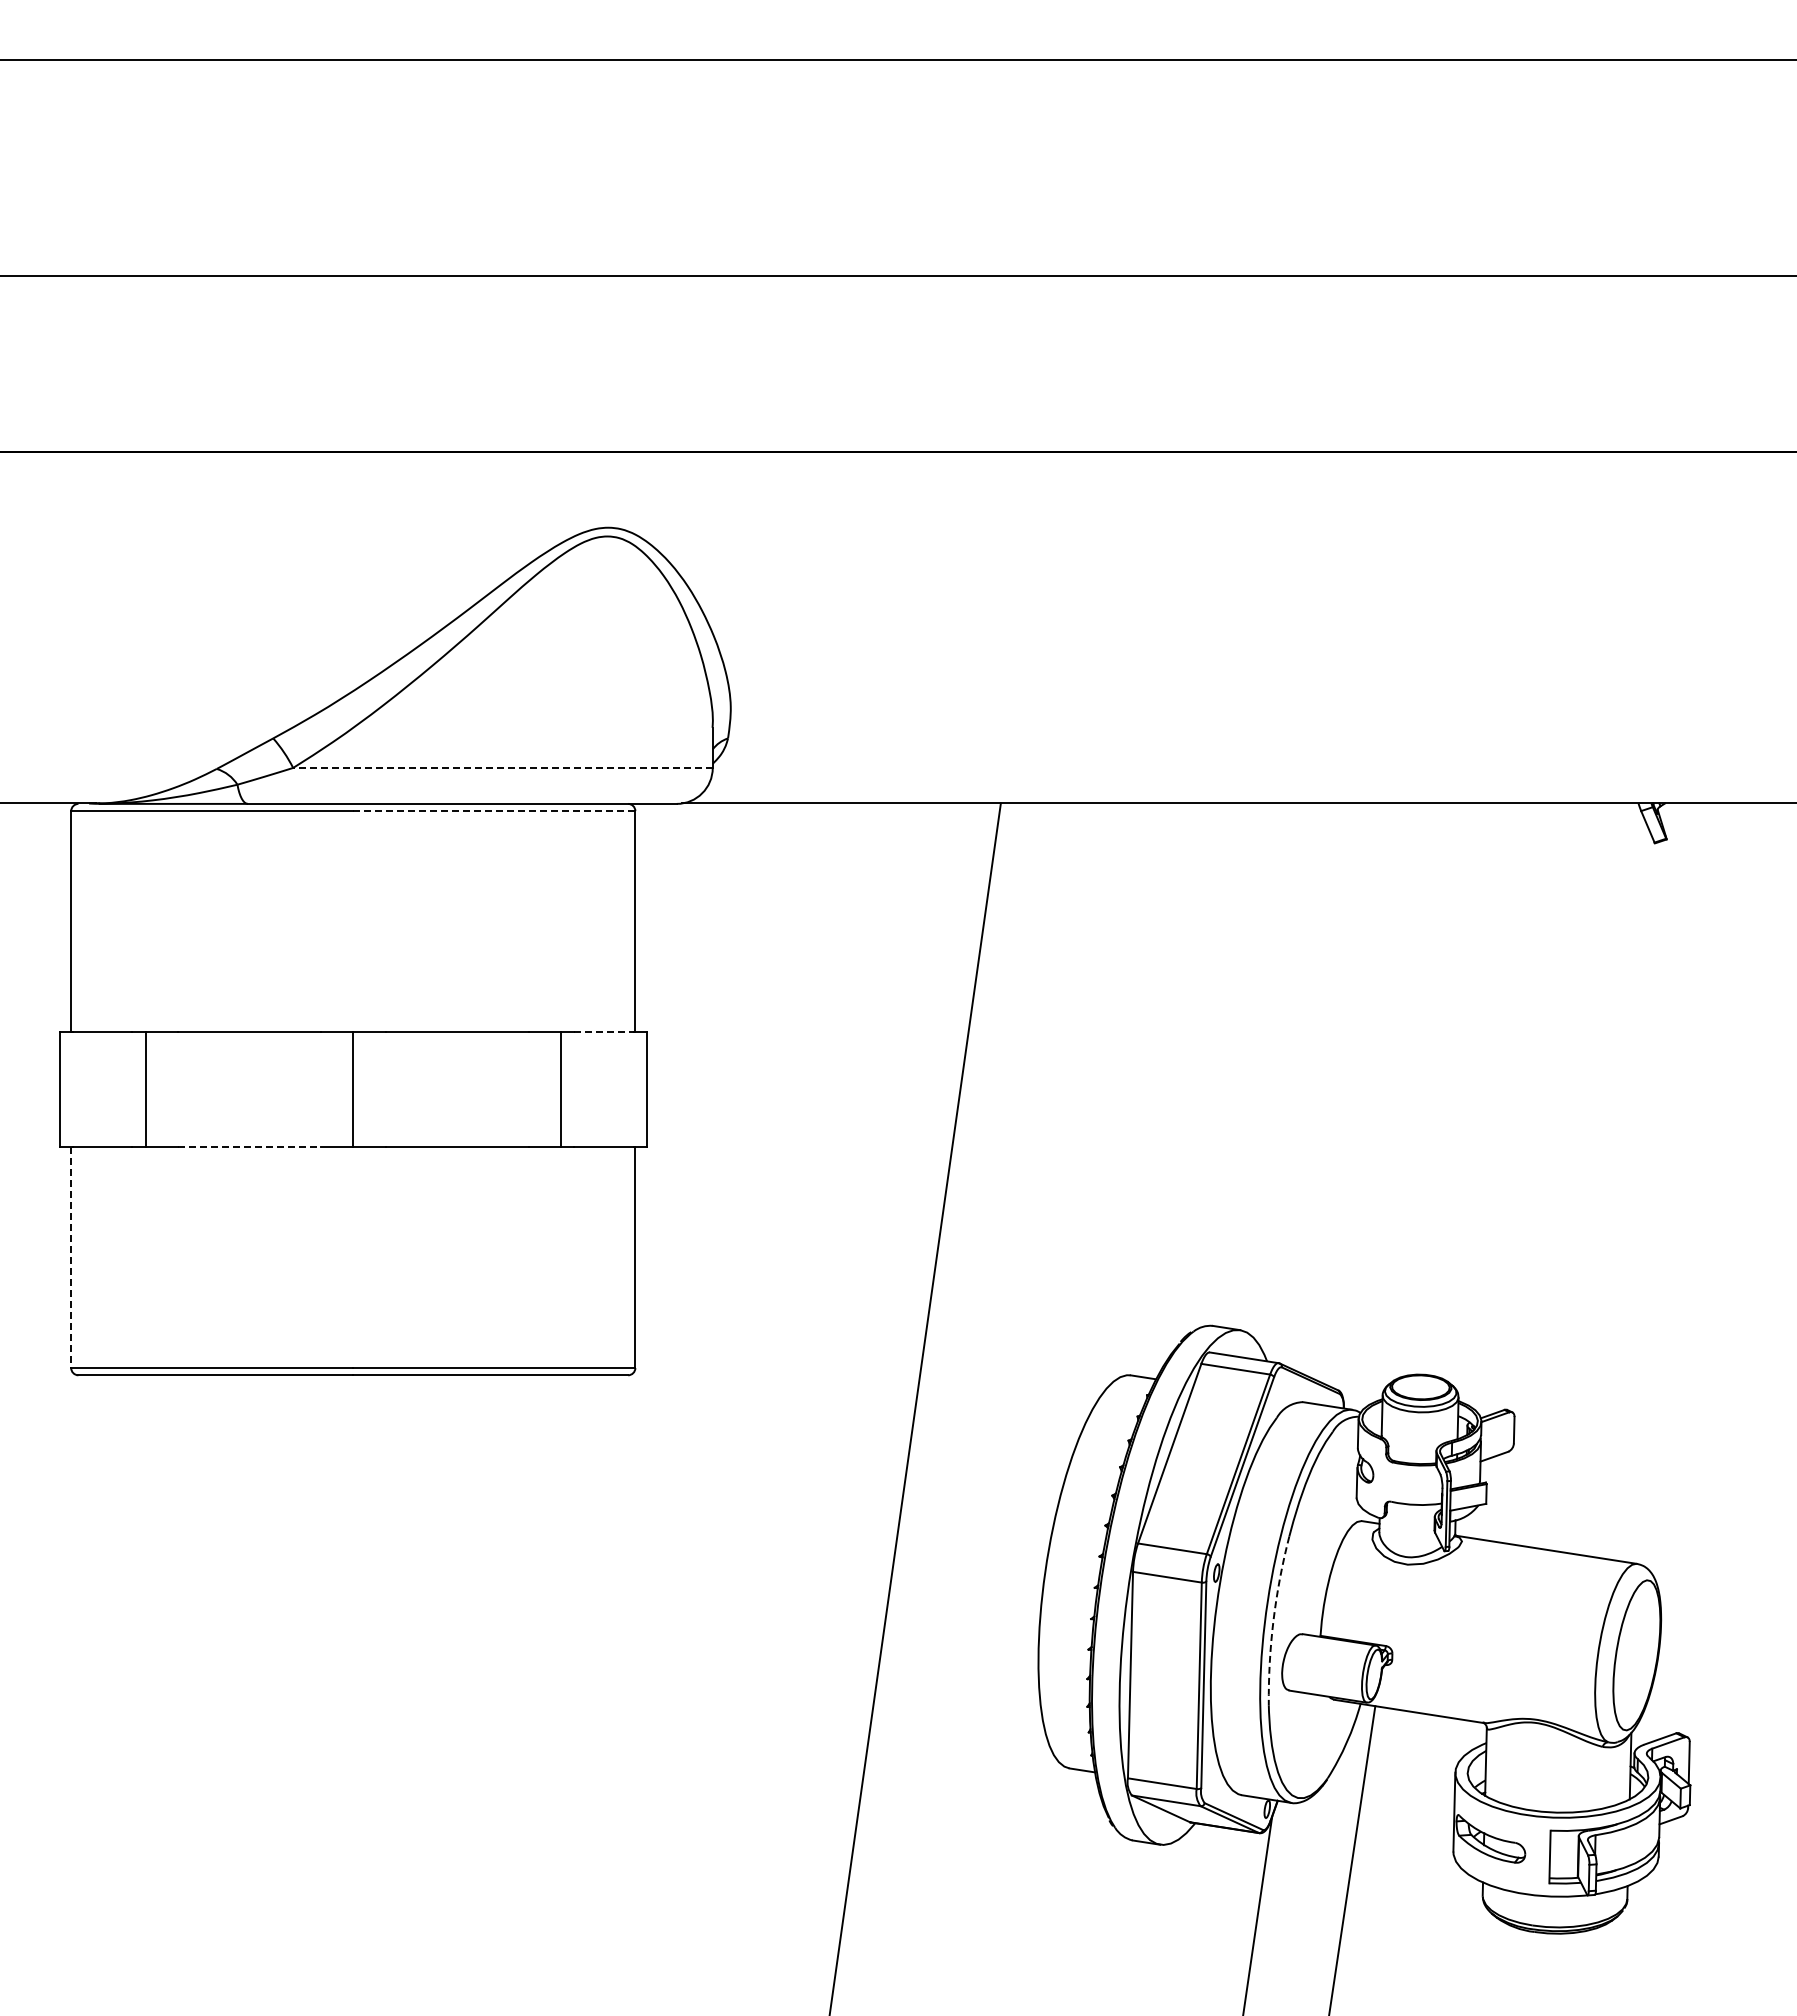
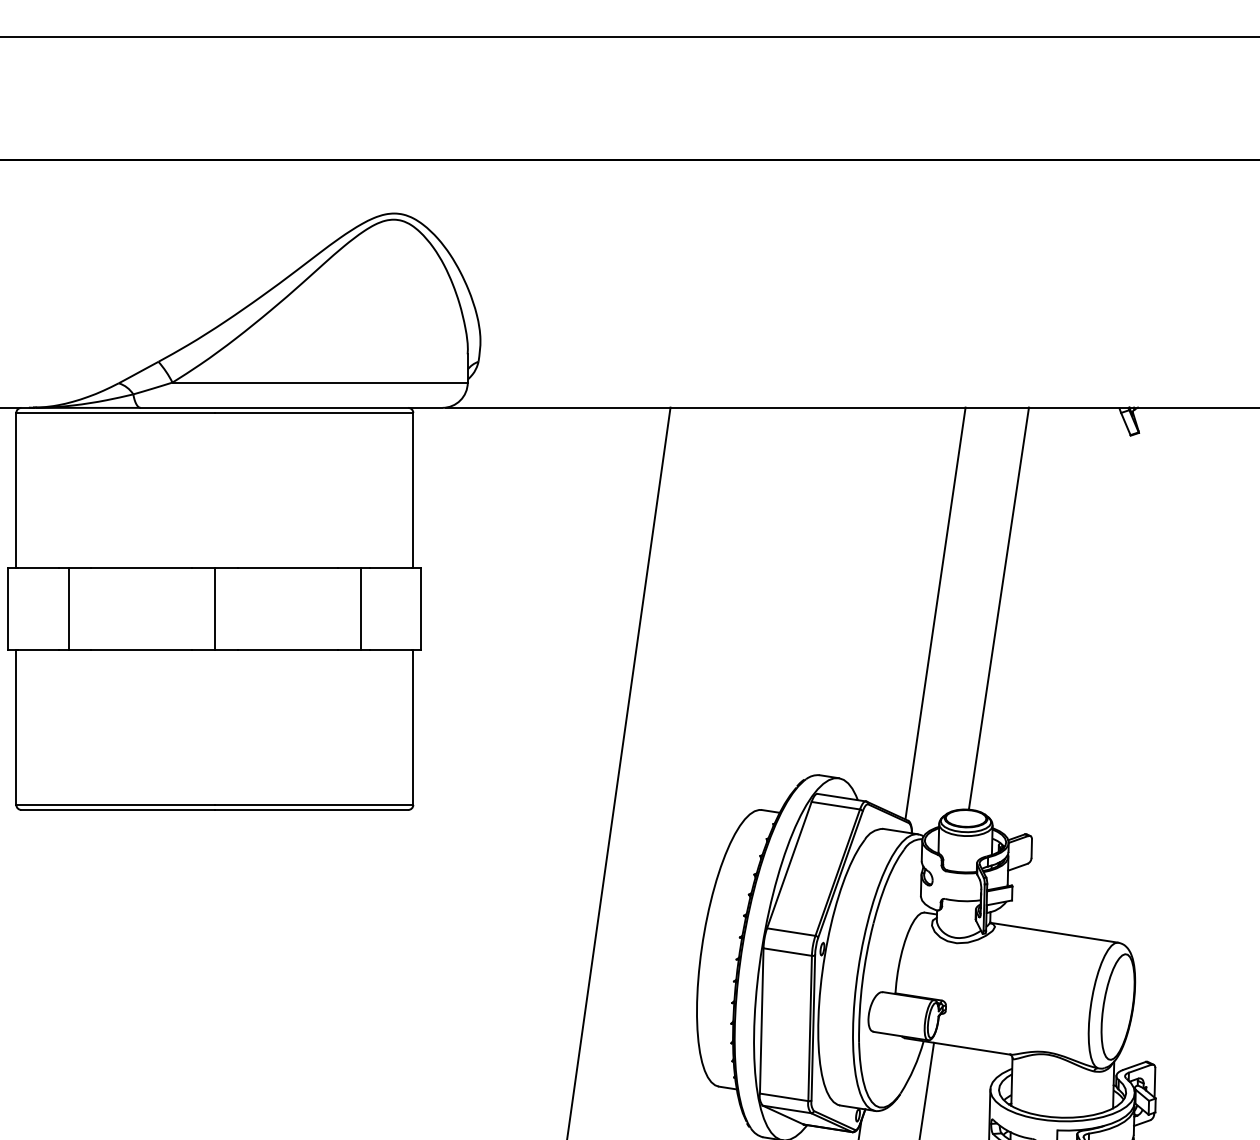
line: (502, 767) -> (319, 382), dashed -> solid
line: (493, 811) -> (313, 413), dashed -> solid
line: (603, 1031) -> (390, 568), dashed -> solid
line: (1467, 1088) -> (998, 608), added
line: (1377, 1095) -> (935, 613), added
line: (249, 1147) -> (141, 649), dashed -> solid
line: (71, 1258) -> (16, 727), dashed -> solid
arc: (1273, 1620) -> (862, 982), dashed -> solid

